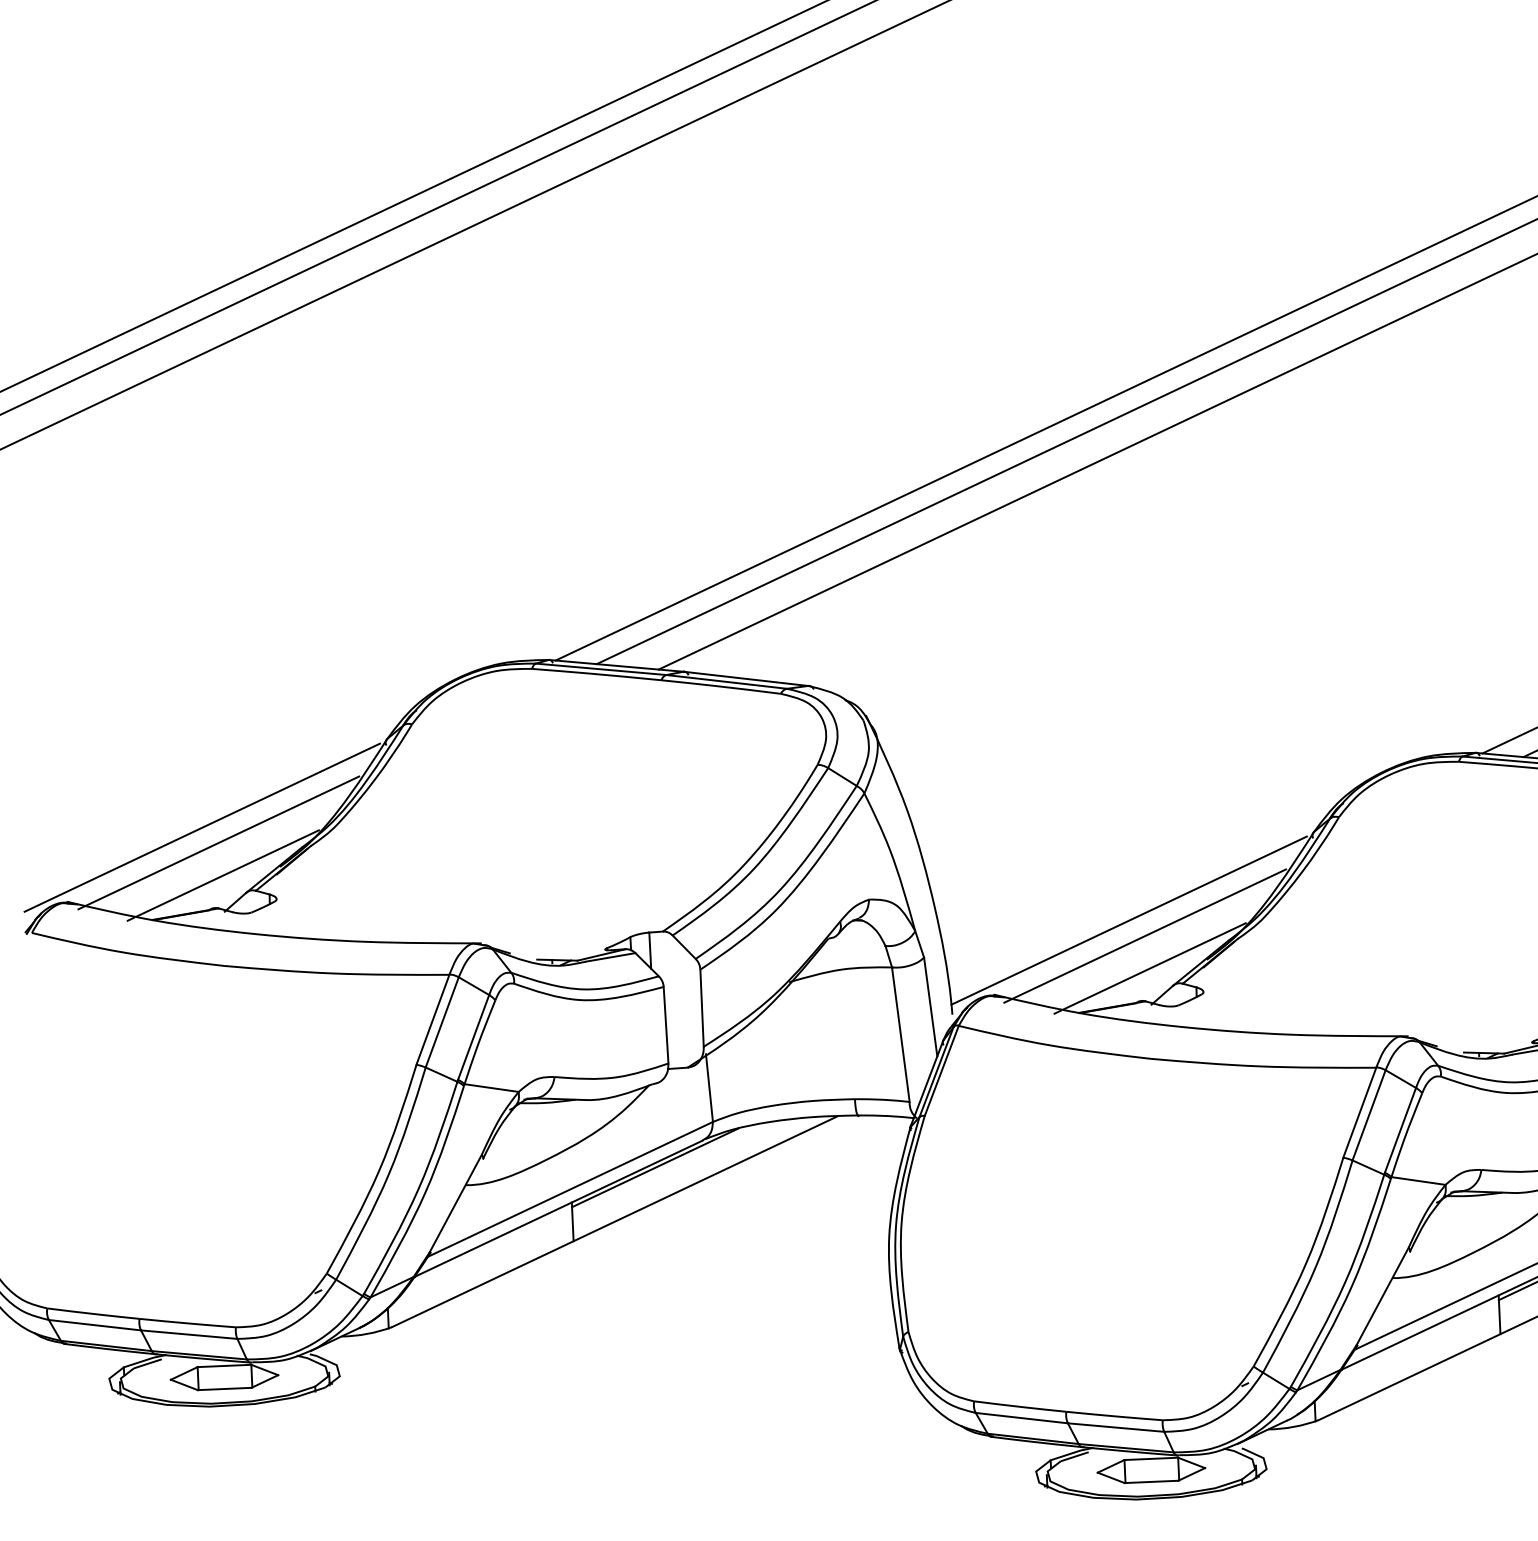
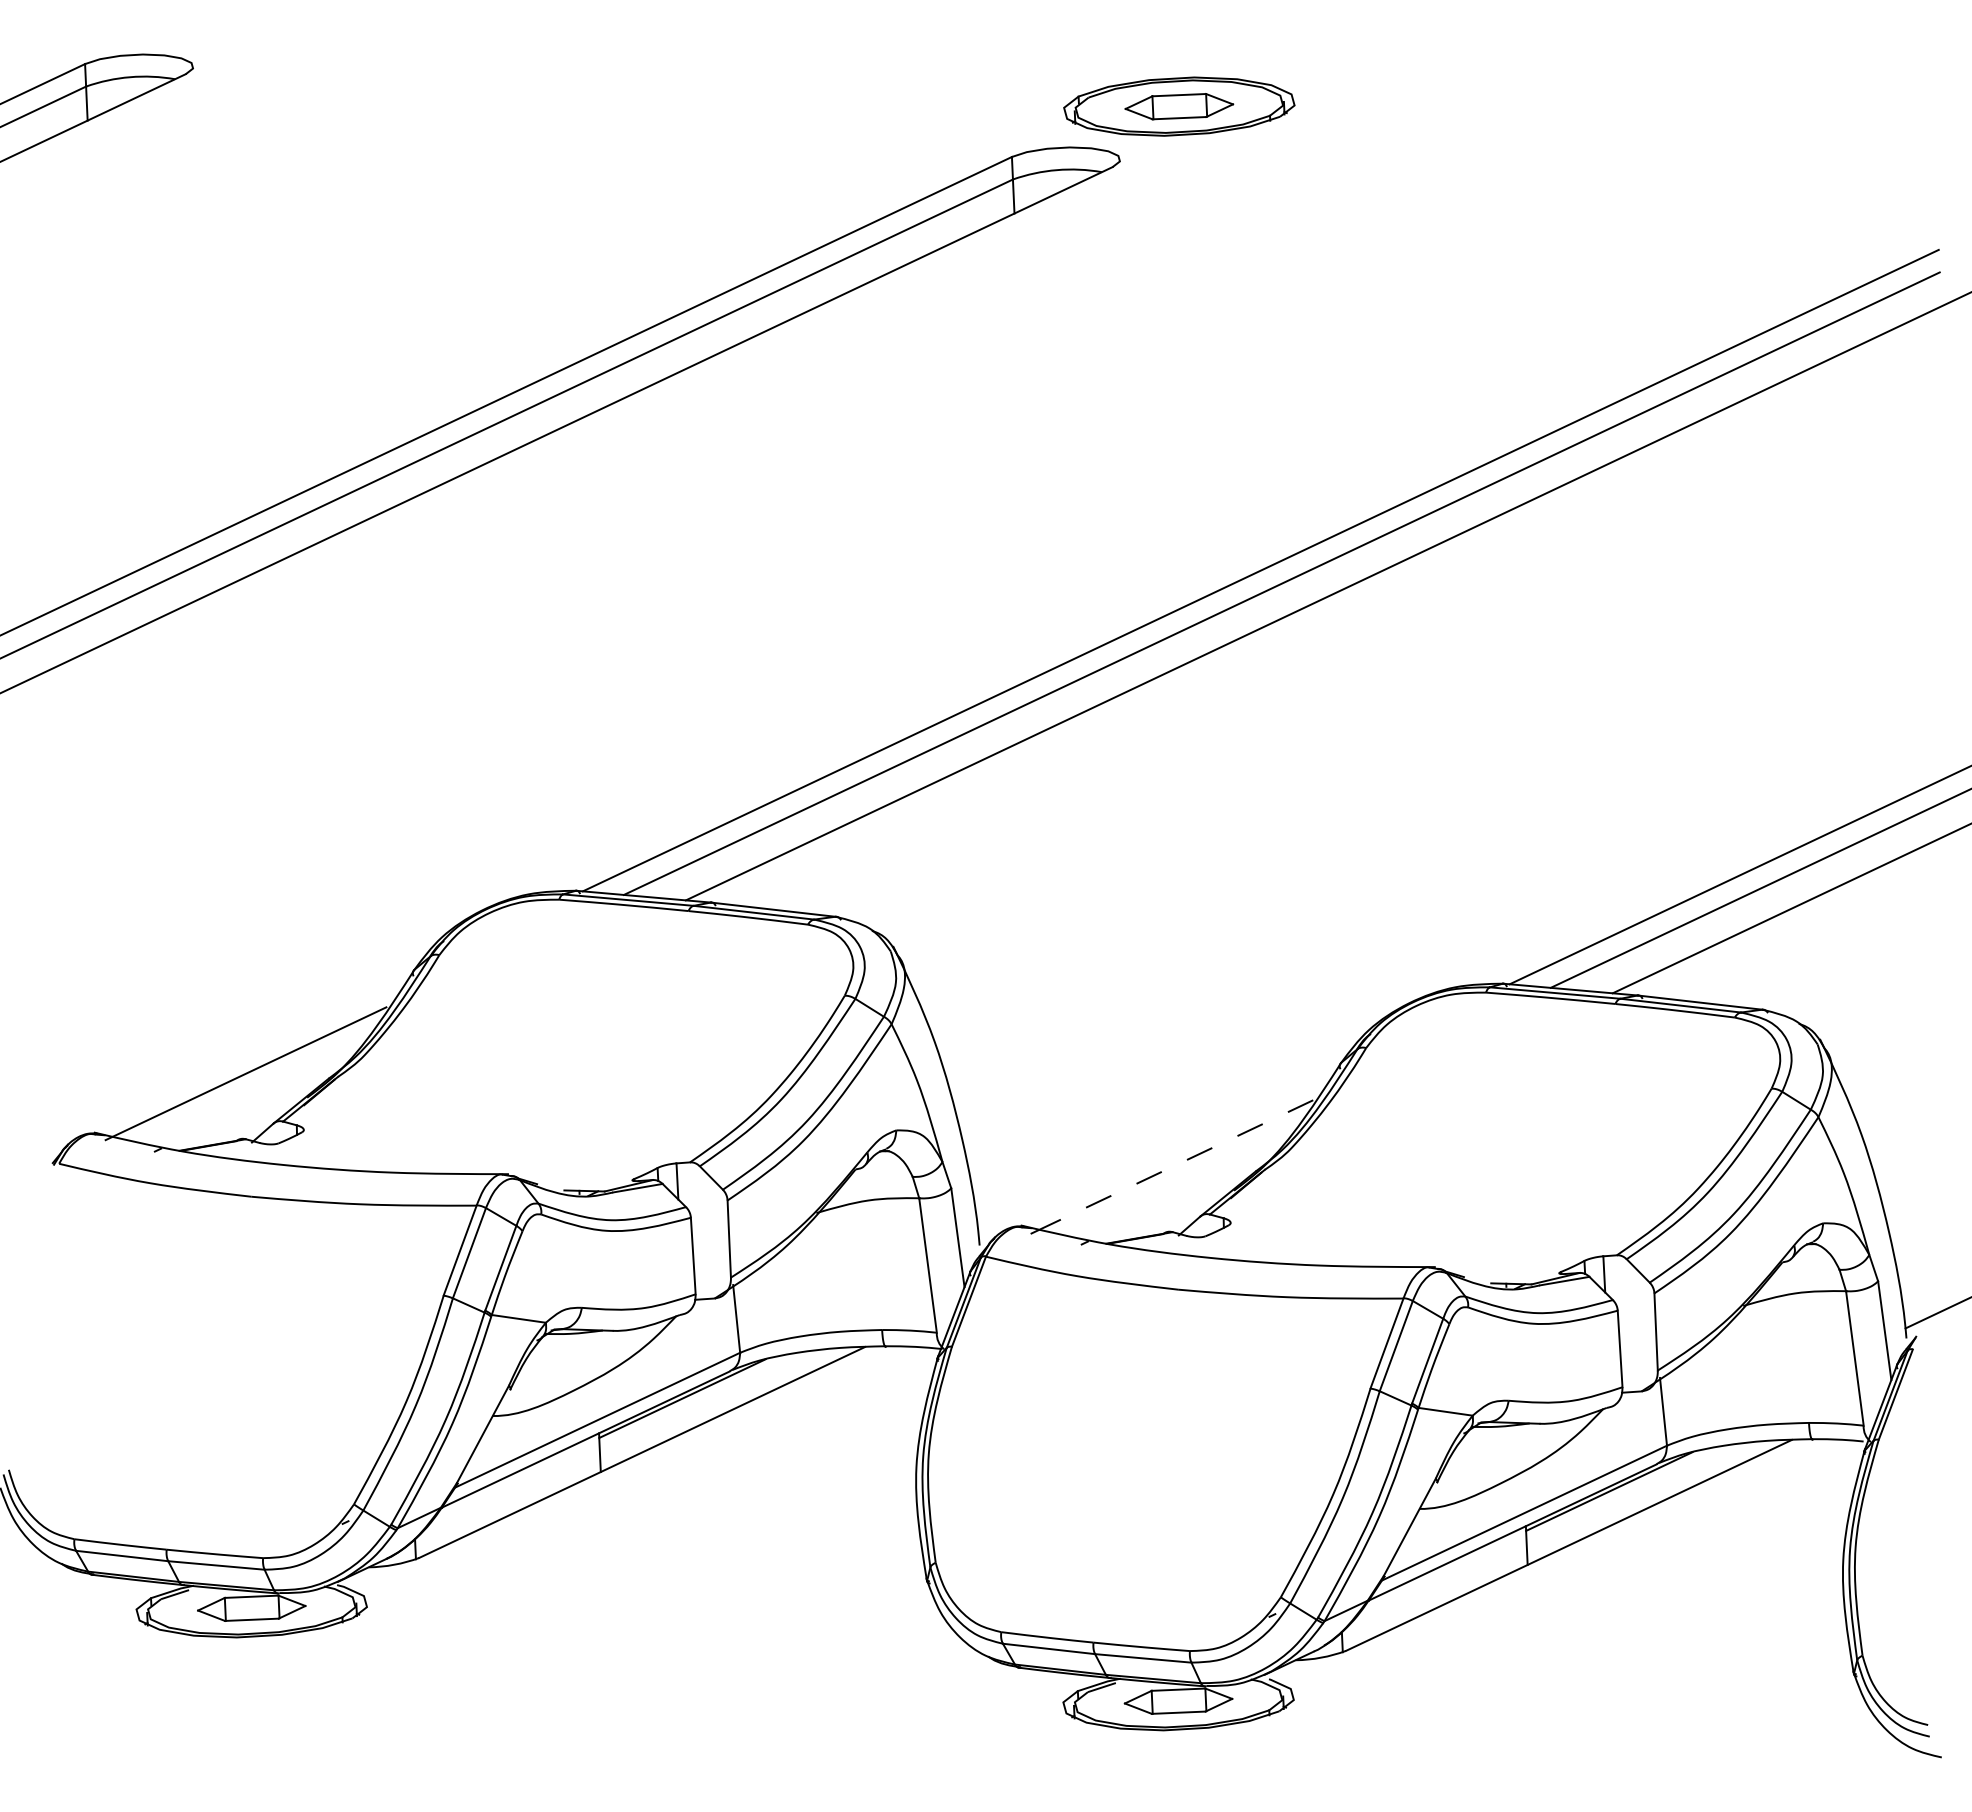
line: (202, 827) -> (229, 1058), removed
line: (227, 873) -> (254, 1104), removed
line: (1129, 920) -> (1156, 1151), removed
line: (1149, 934) -> (1176, 1165), solid -> dashed
line: (1154, 966) -> (1181, 1197), removed

